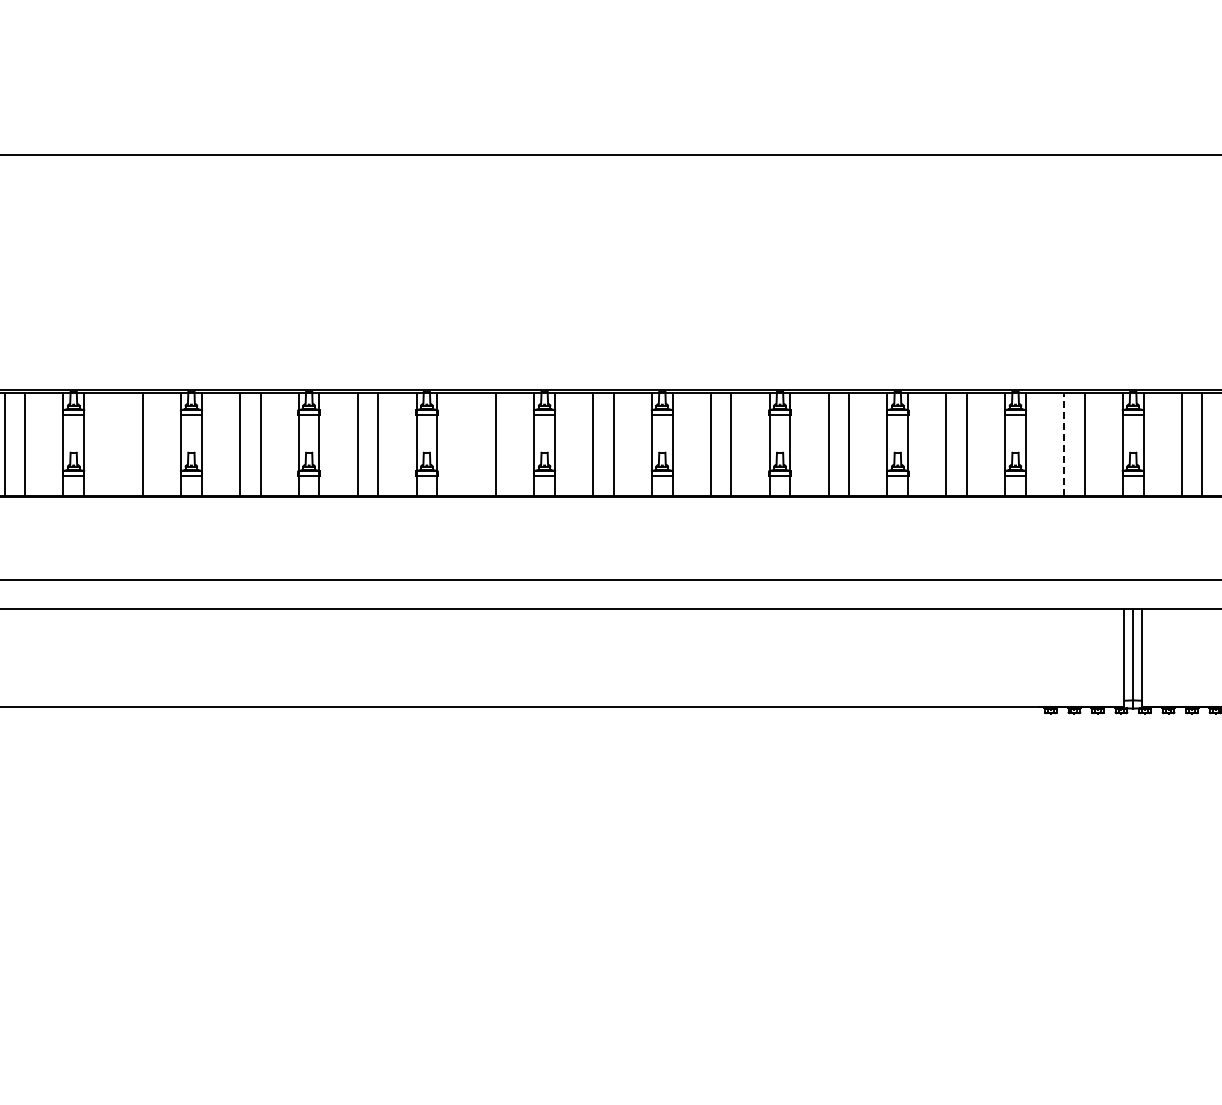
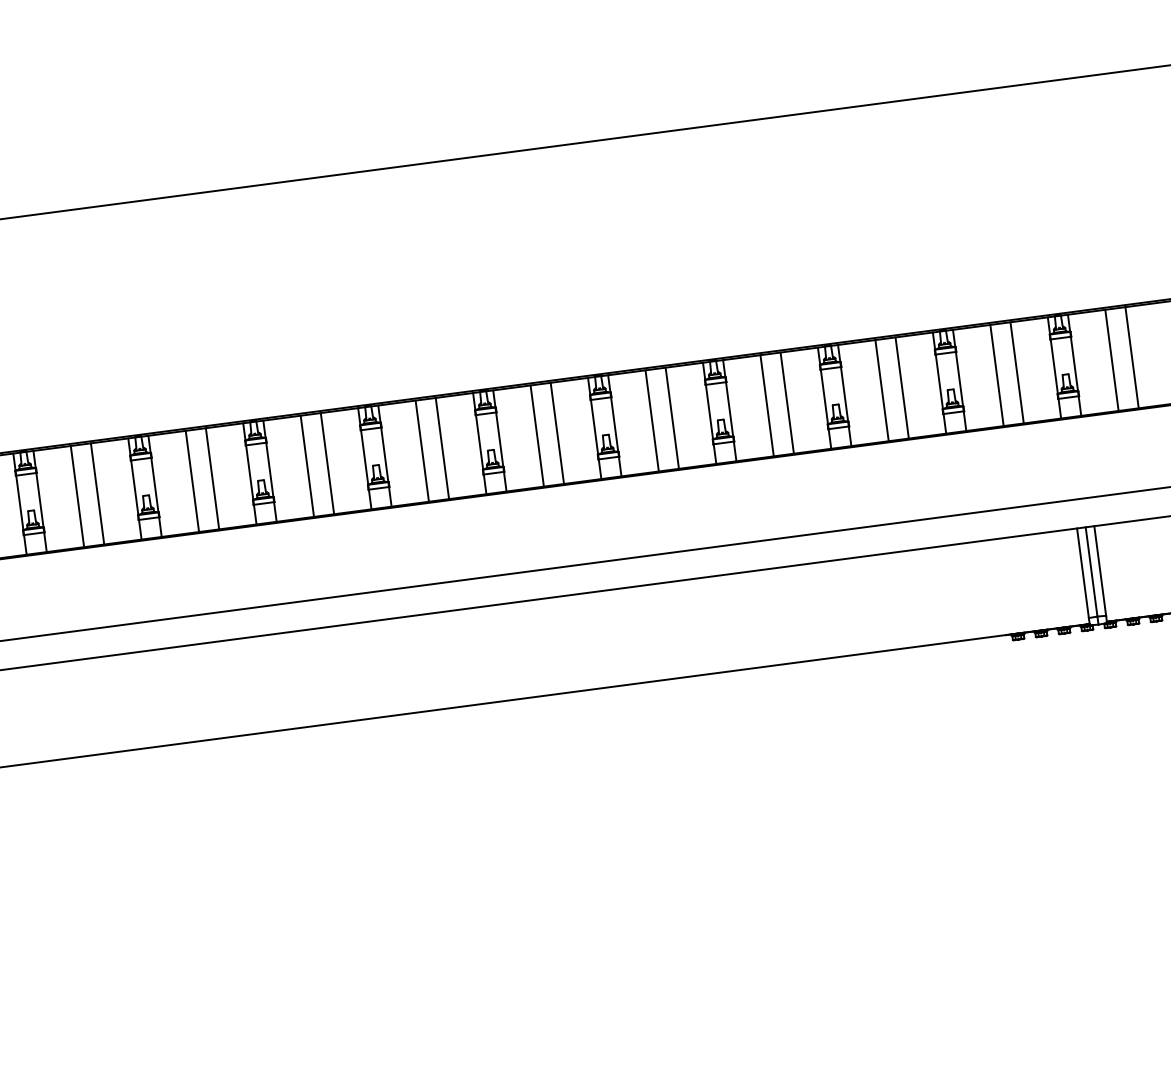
line: (122, 444) -> (77, 496), added
line: (475, 444) -> (422, 451), added
line: (1064, 444) -> (997, 375), dashed -> solid

